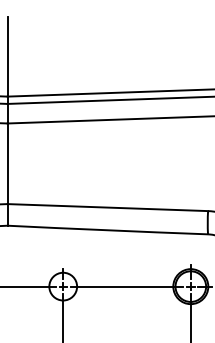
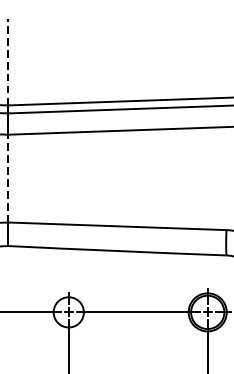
line: (7, 56) -> (8, 61), solid -> dashed
line: (7, 163) -> (8, 178), solid -> dashed

